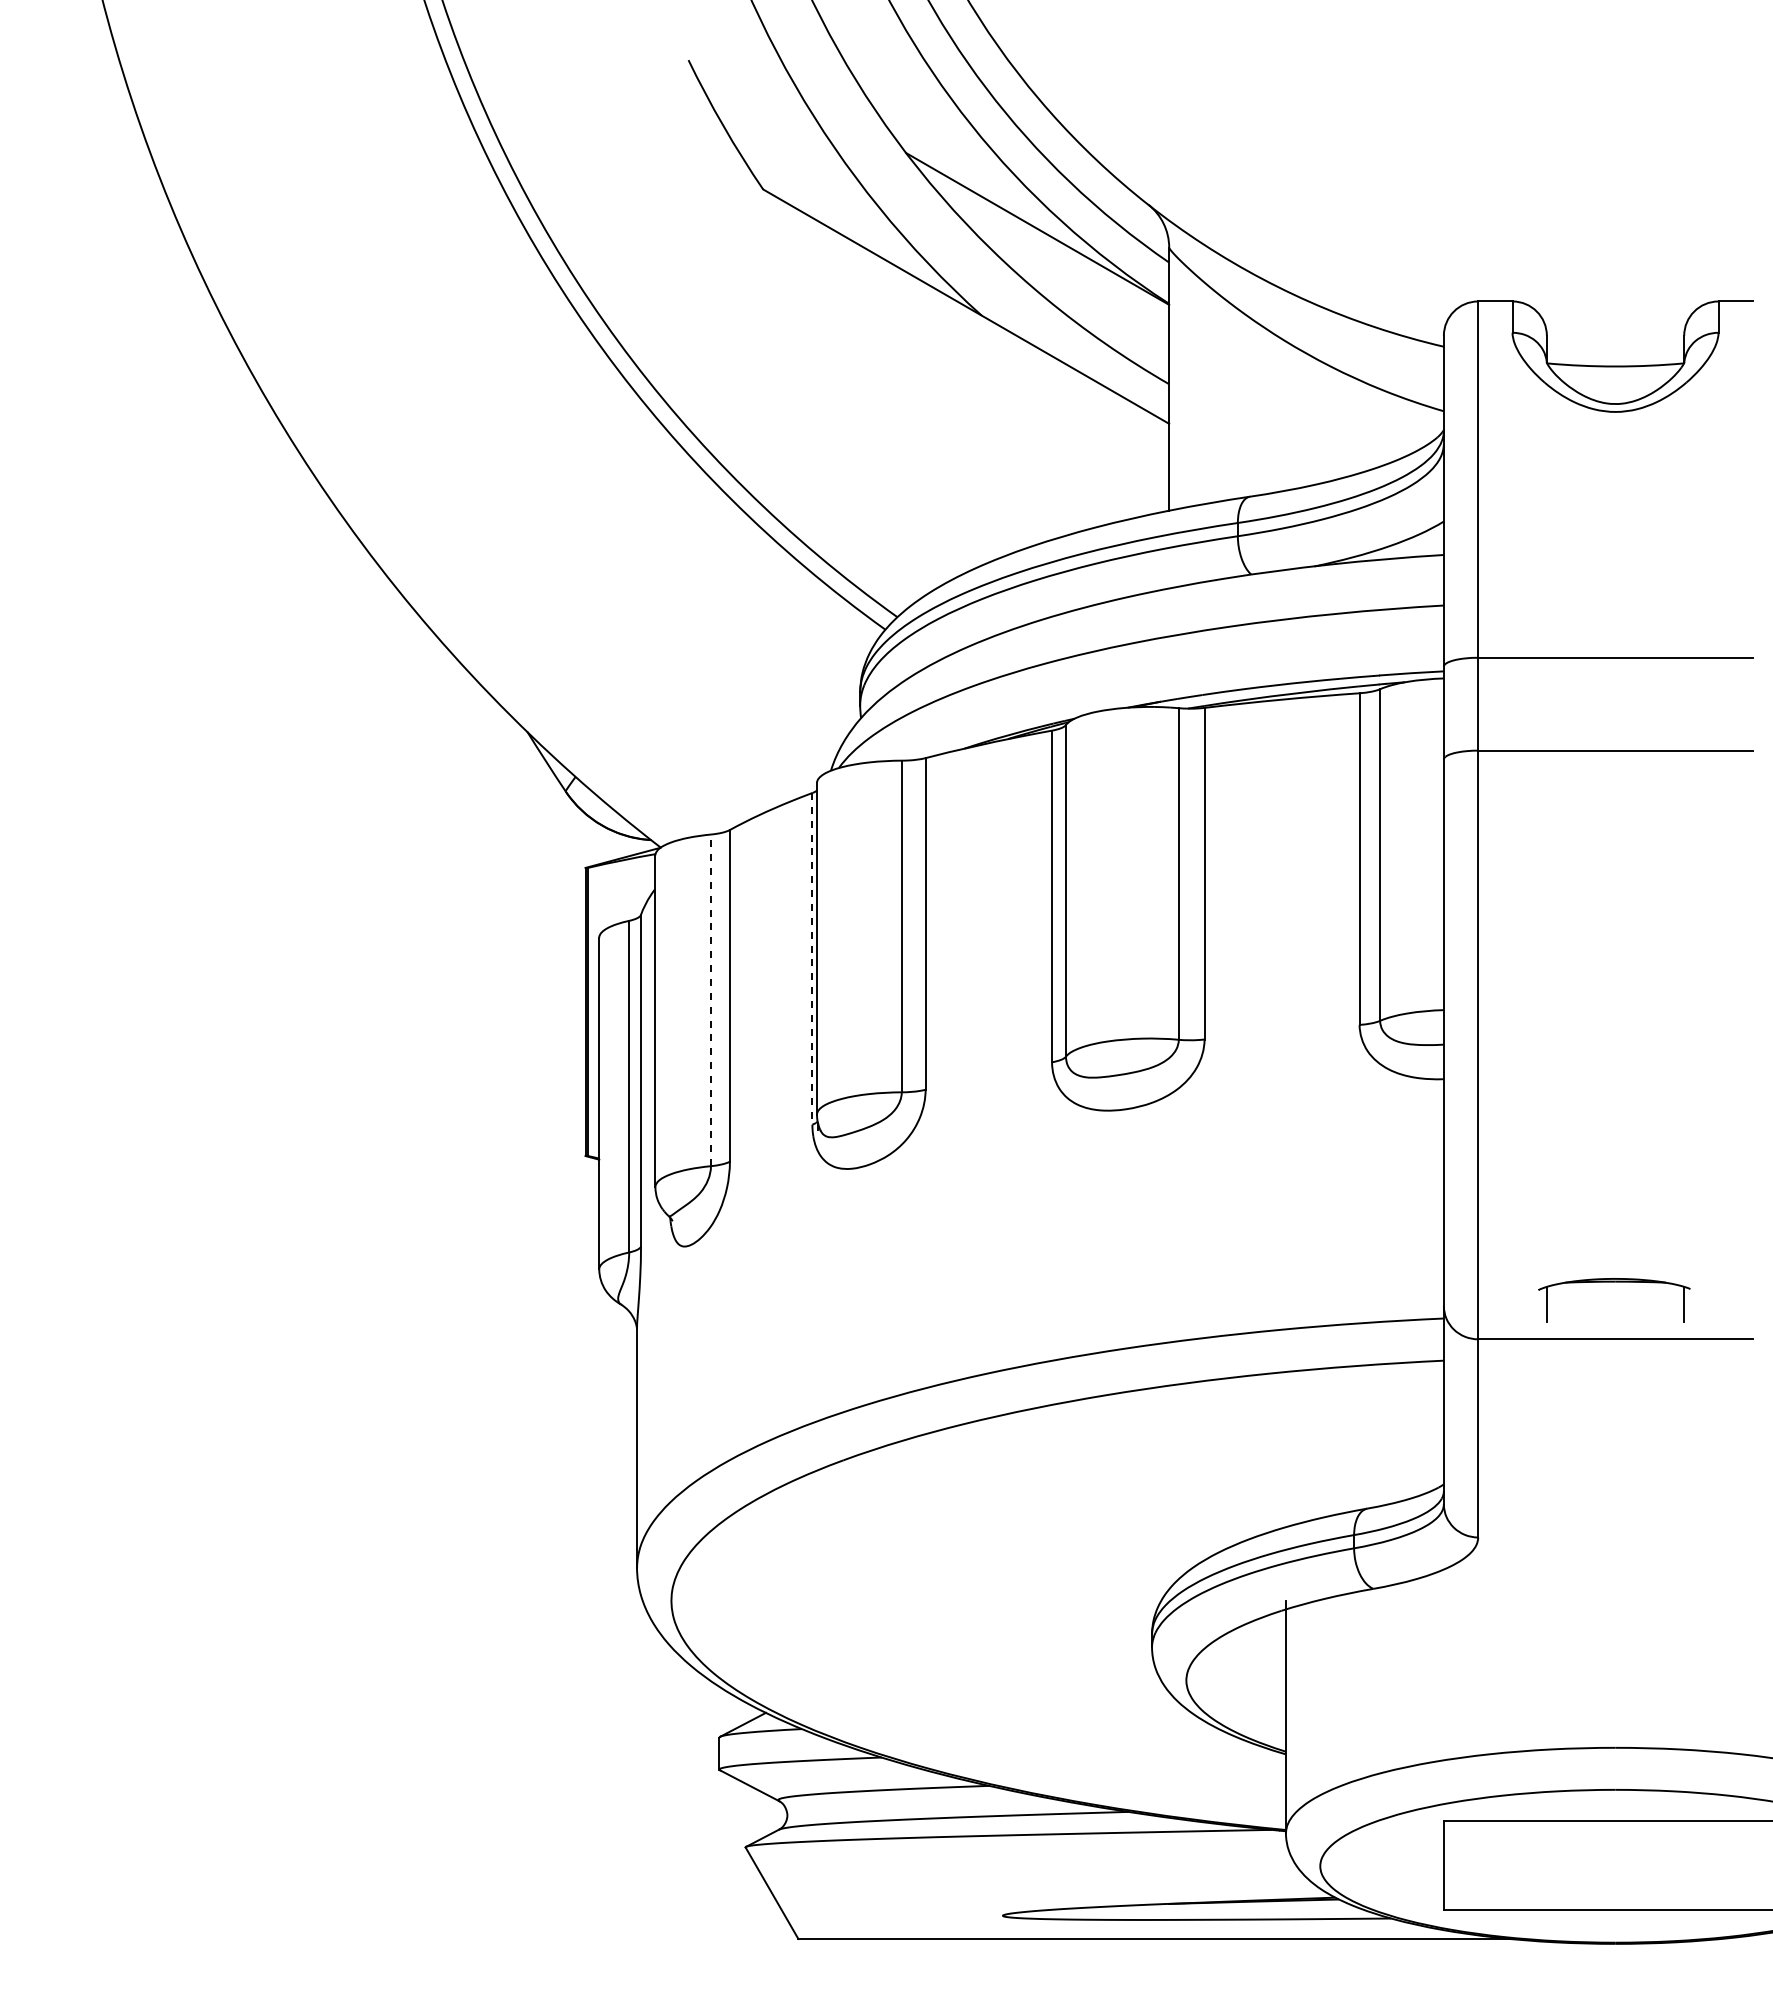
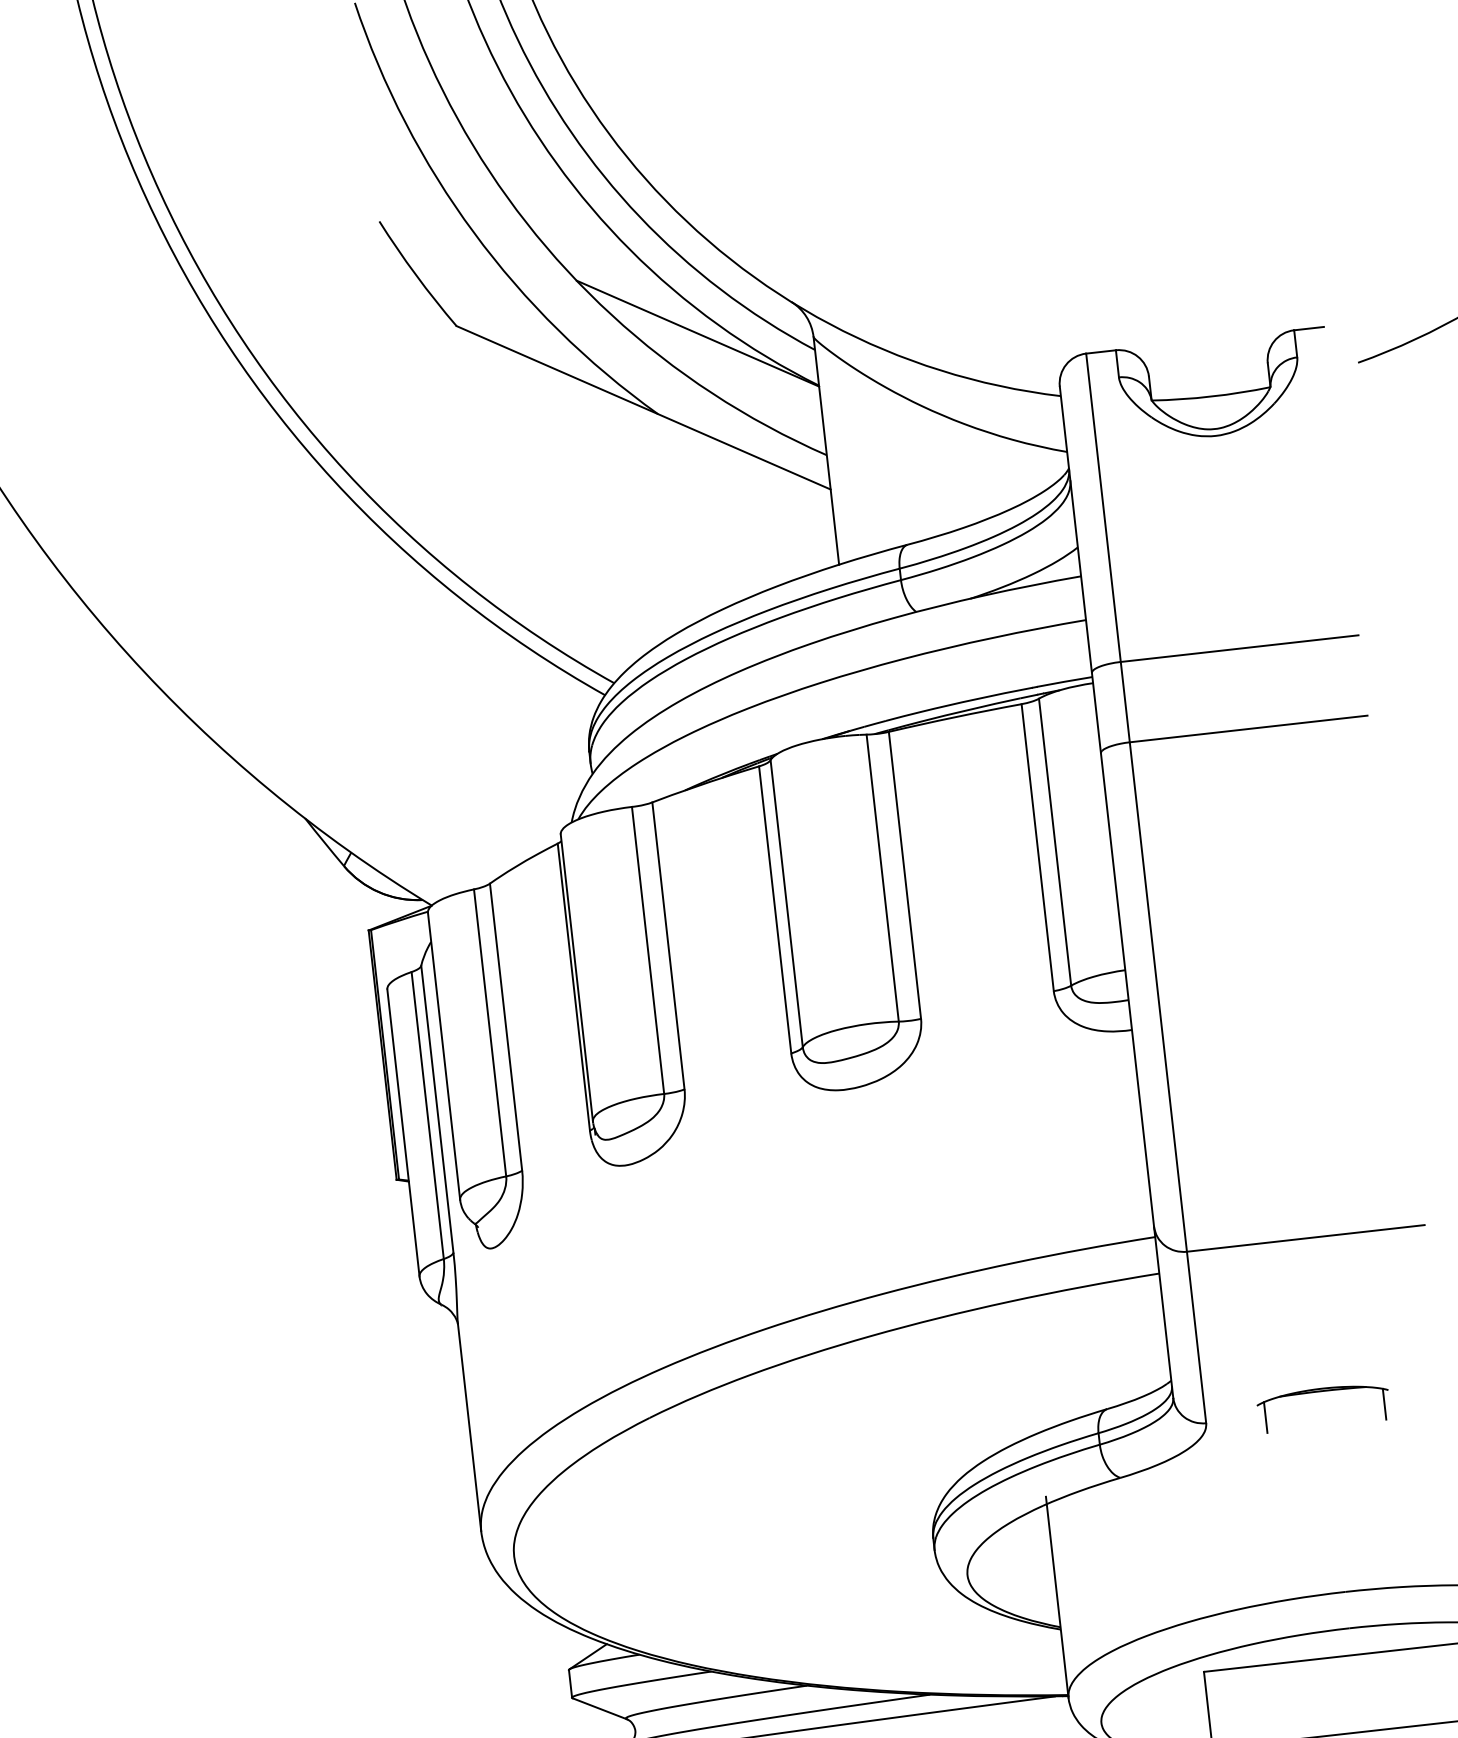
line: (812, 958) -> (573, 986), dashed -> solid
line: (710, 1000) -> (489, 1033), dashed -> solid
part: (1614, 1282) -> (1322, 1391), moved

